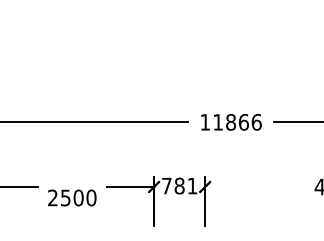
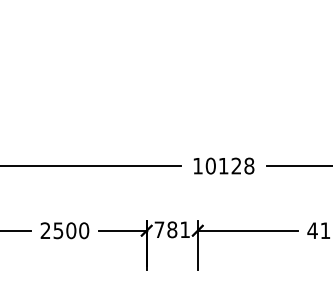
text: (236, 121) -> (229, 165), 11866 -> 10128
line: (254, 186) -> (247, 230), added
text: (71, 197) -> (64, 230), moved

